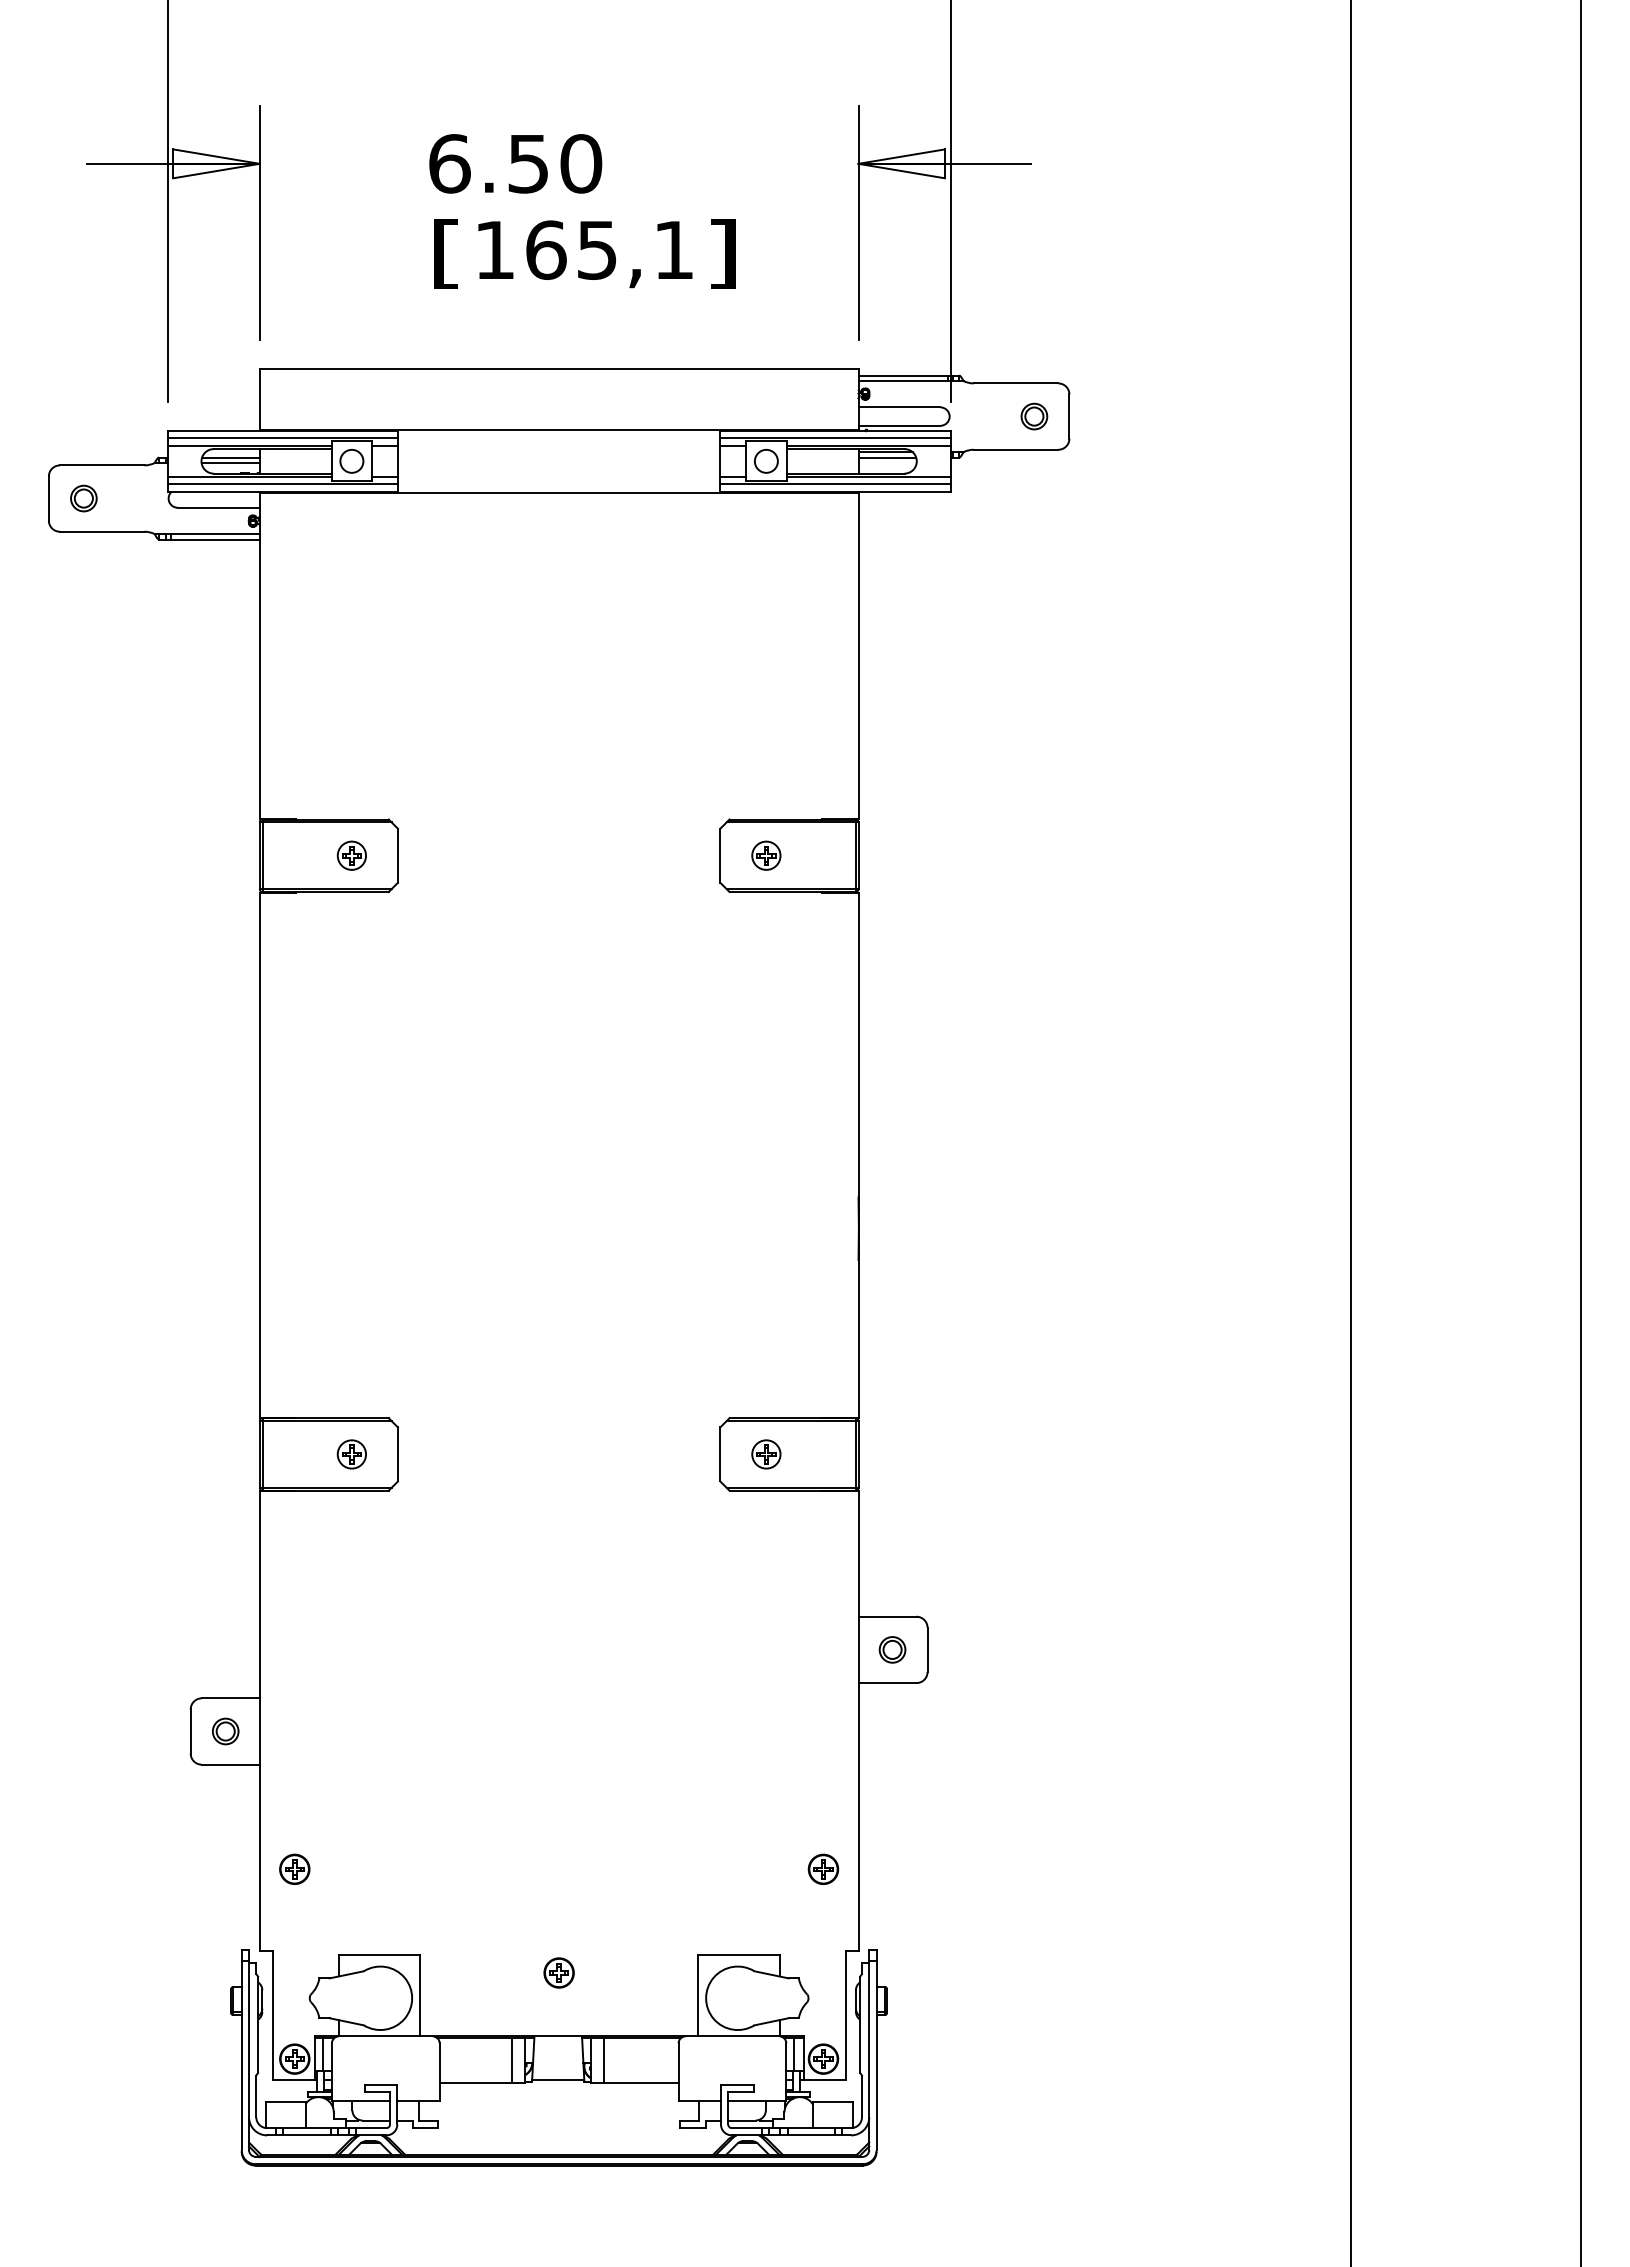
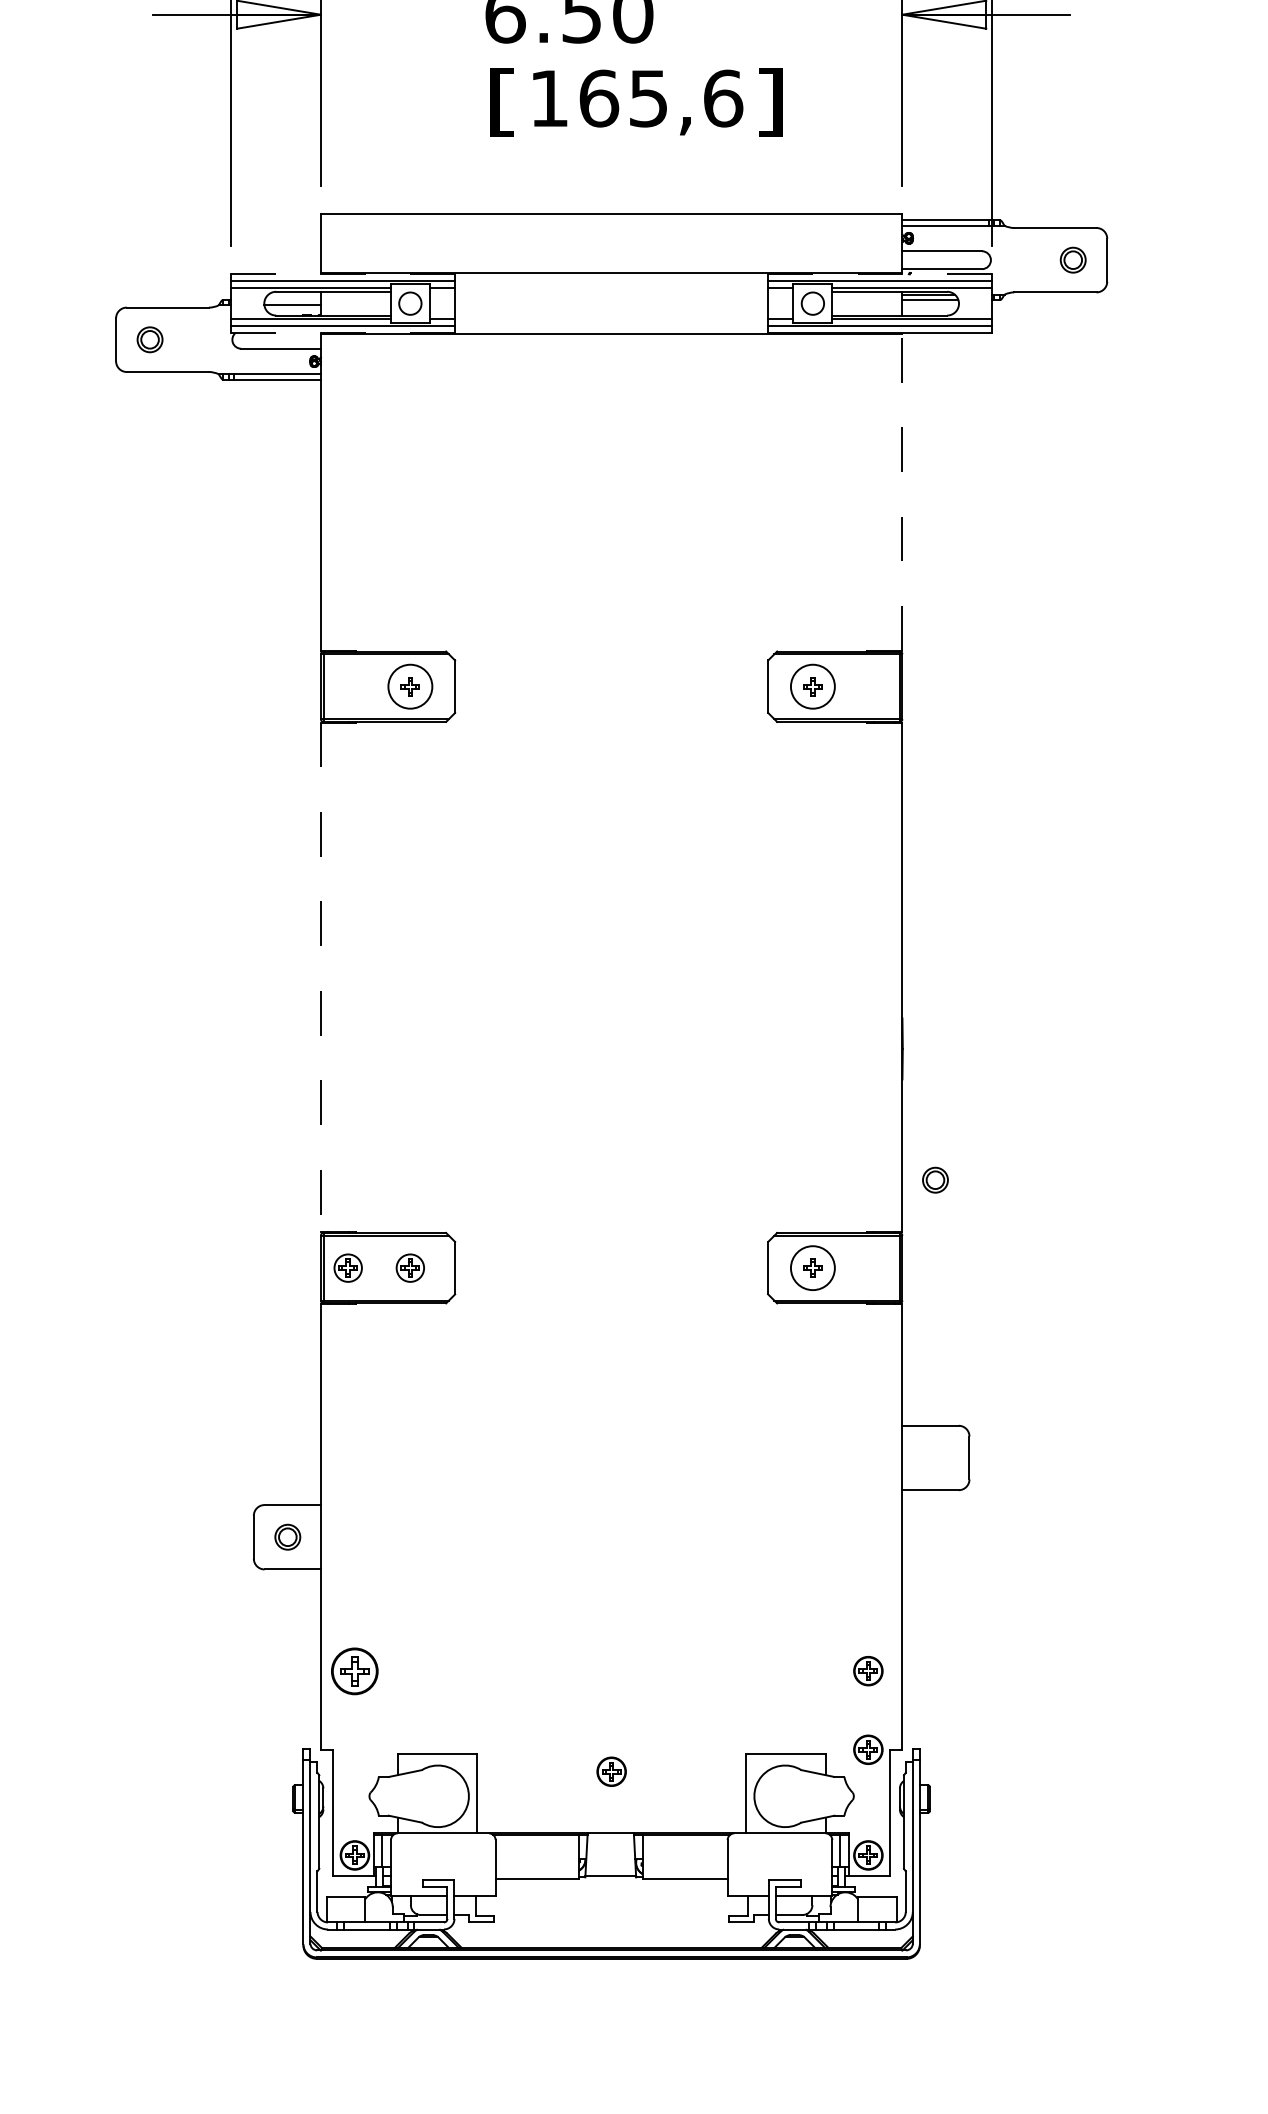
text: (674, 249) -> (723, 97), 165,1 -> 165,6
line: (282, 431) -> (342, 274), solid -> dashed
line: (834, 431) -> (879, 274), solid -> dashed
line: (230, 457) -> (292, 299), removed
line: (282, 491) -> (342, 332), solid -> dashed
line: (858, 655) -> (902, 492), solid -> dashed
circle: (351, 855) -> (409, 686), size x1.6
circle: (766, 855) -> (813, 686), size x1.6
line: (259, 1155) -> (320, 977), solid -> dashed
part: (287, 1454) -> (347, 1268), added
circle: (766, 1454) -> (813, 1268), size x1.6
part: (892, 1649) -> (935, 1179), moved
part: (294, 1868) -> (354, 1670), size x1.6
part: (823, 1949) -> (868, 1748), added
line: (512, 2060) -> (566, 1856), removed
line: (604, 2060) -> (655, 1856), removed

